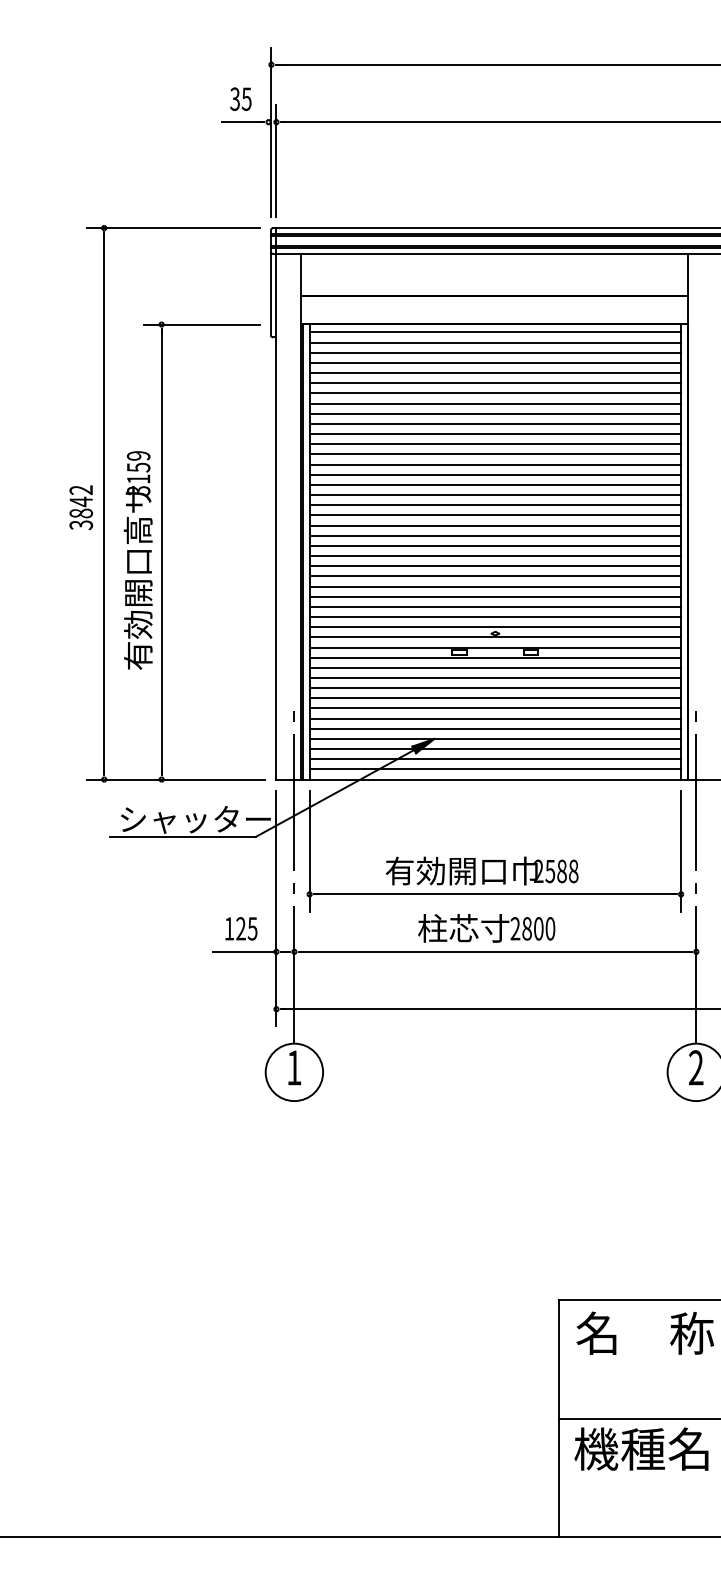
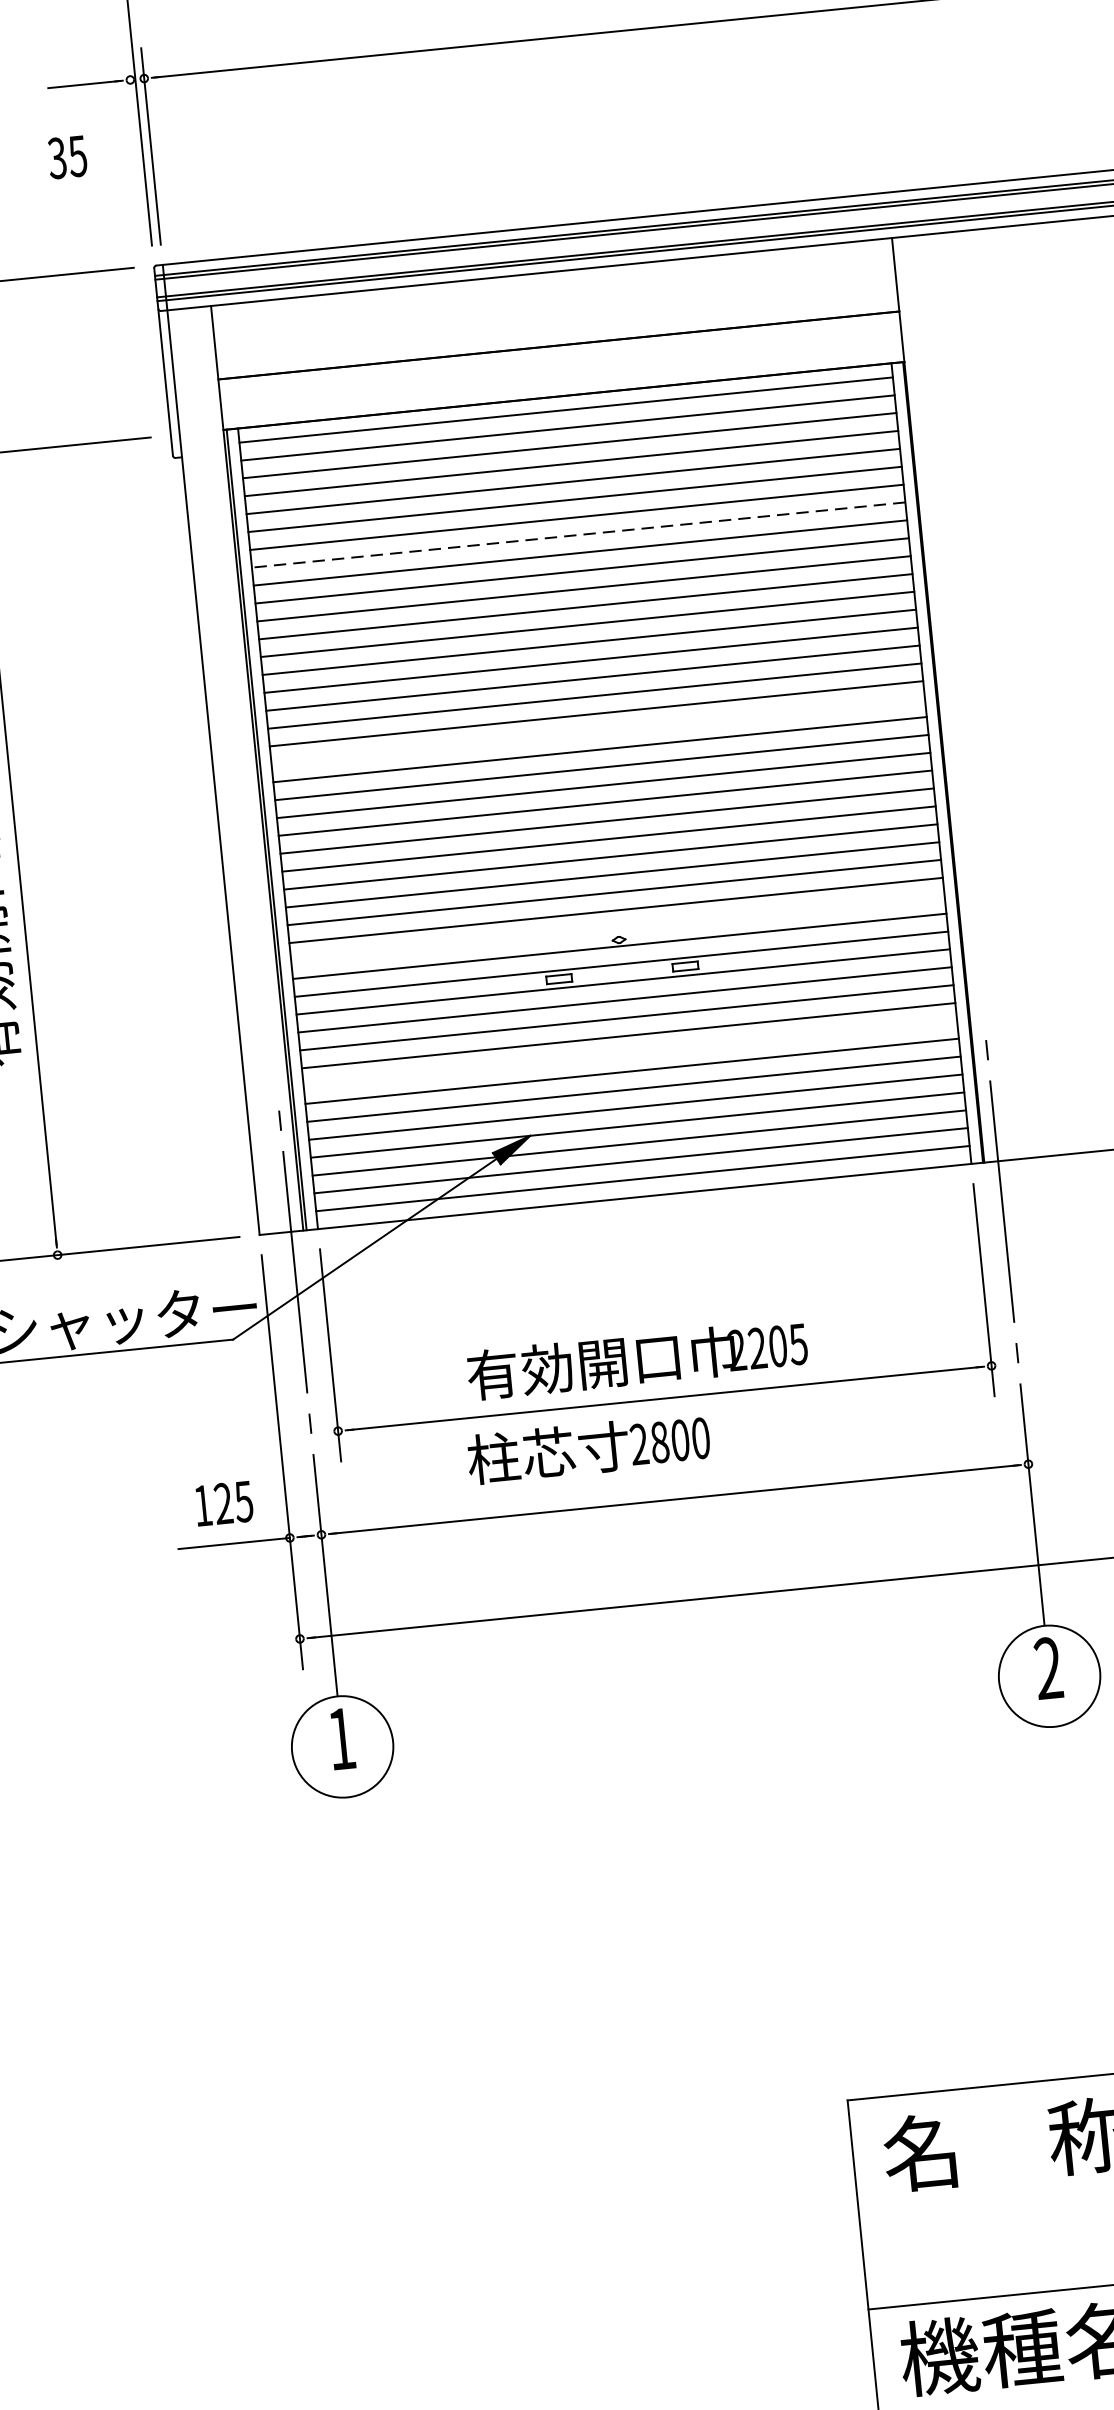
text: (240, 98) -> (66, 156), moved
line: (495, 403) -> (578, 534), solid -> dashed
line: (495, 515) -> (598, 731), removed
line: (495, 627) -> (618, 929), removed
line: (495, 698) -> (630, 1053), removed
text: (561, 871) -> (777, 1346), 2588 -> 2205
text: (486, 928) -> (588, 1448), moved

